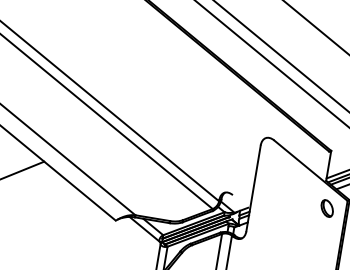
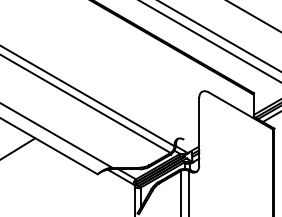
part: (326, 207) -> (257, 137), removed

